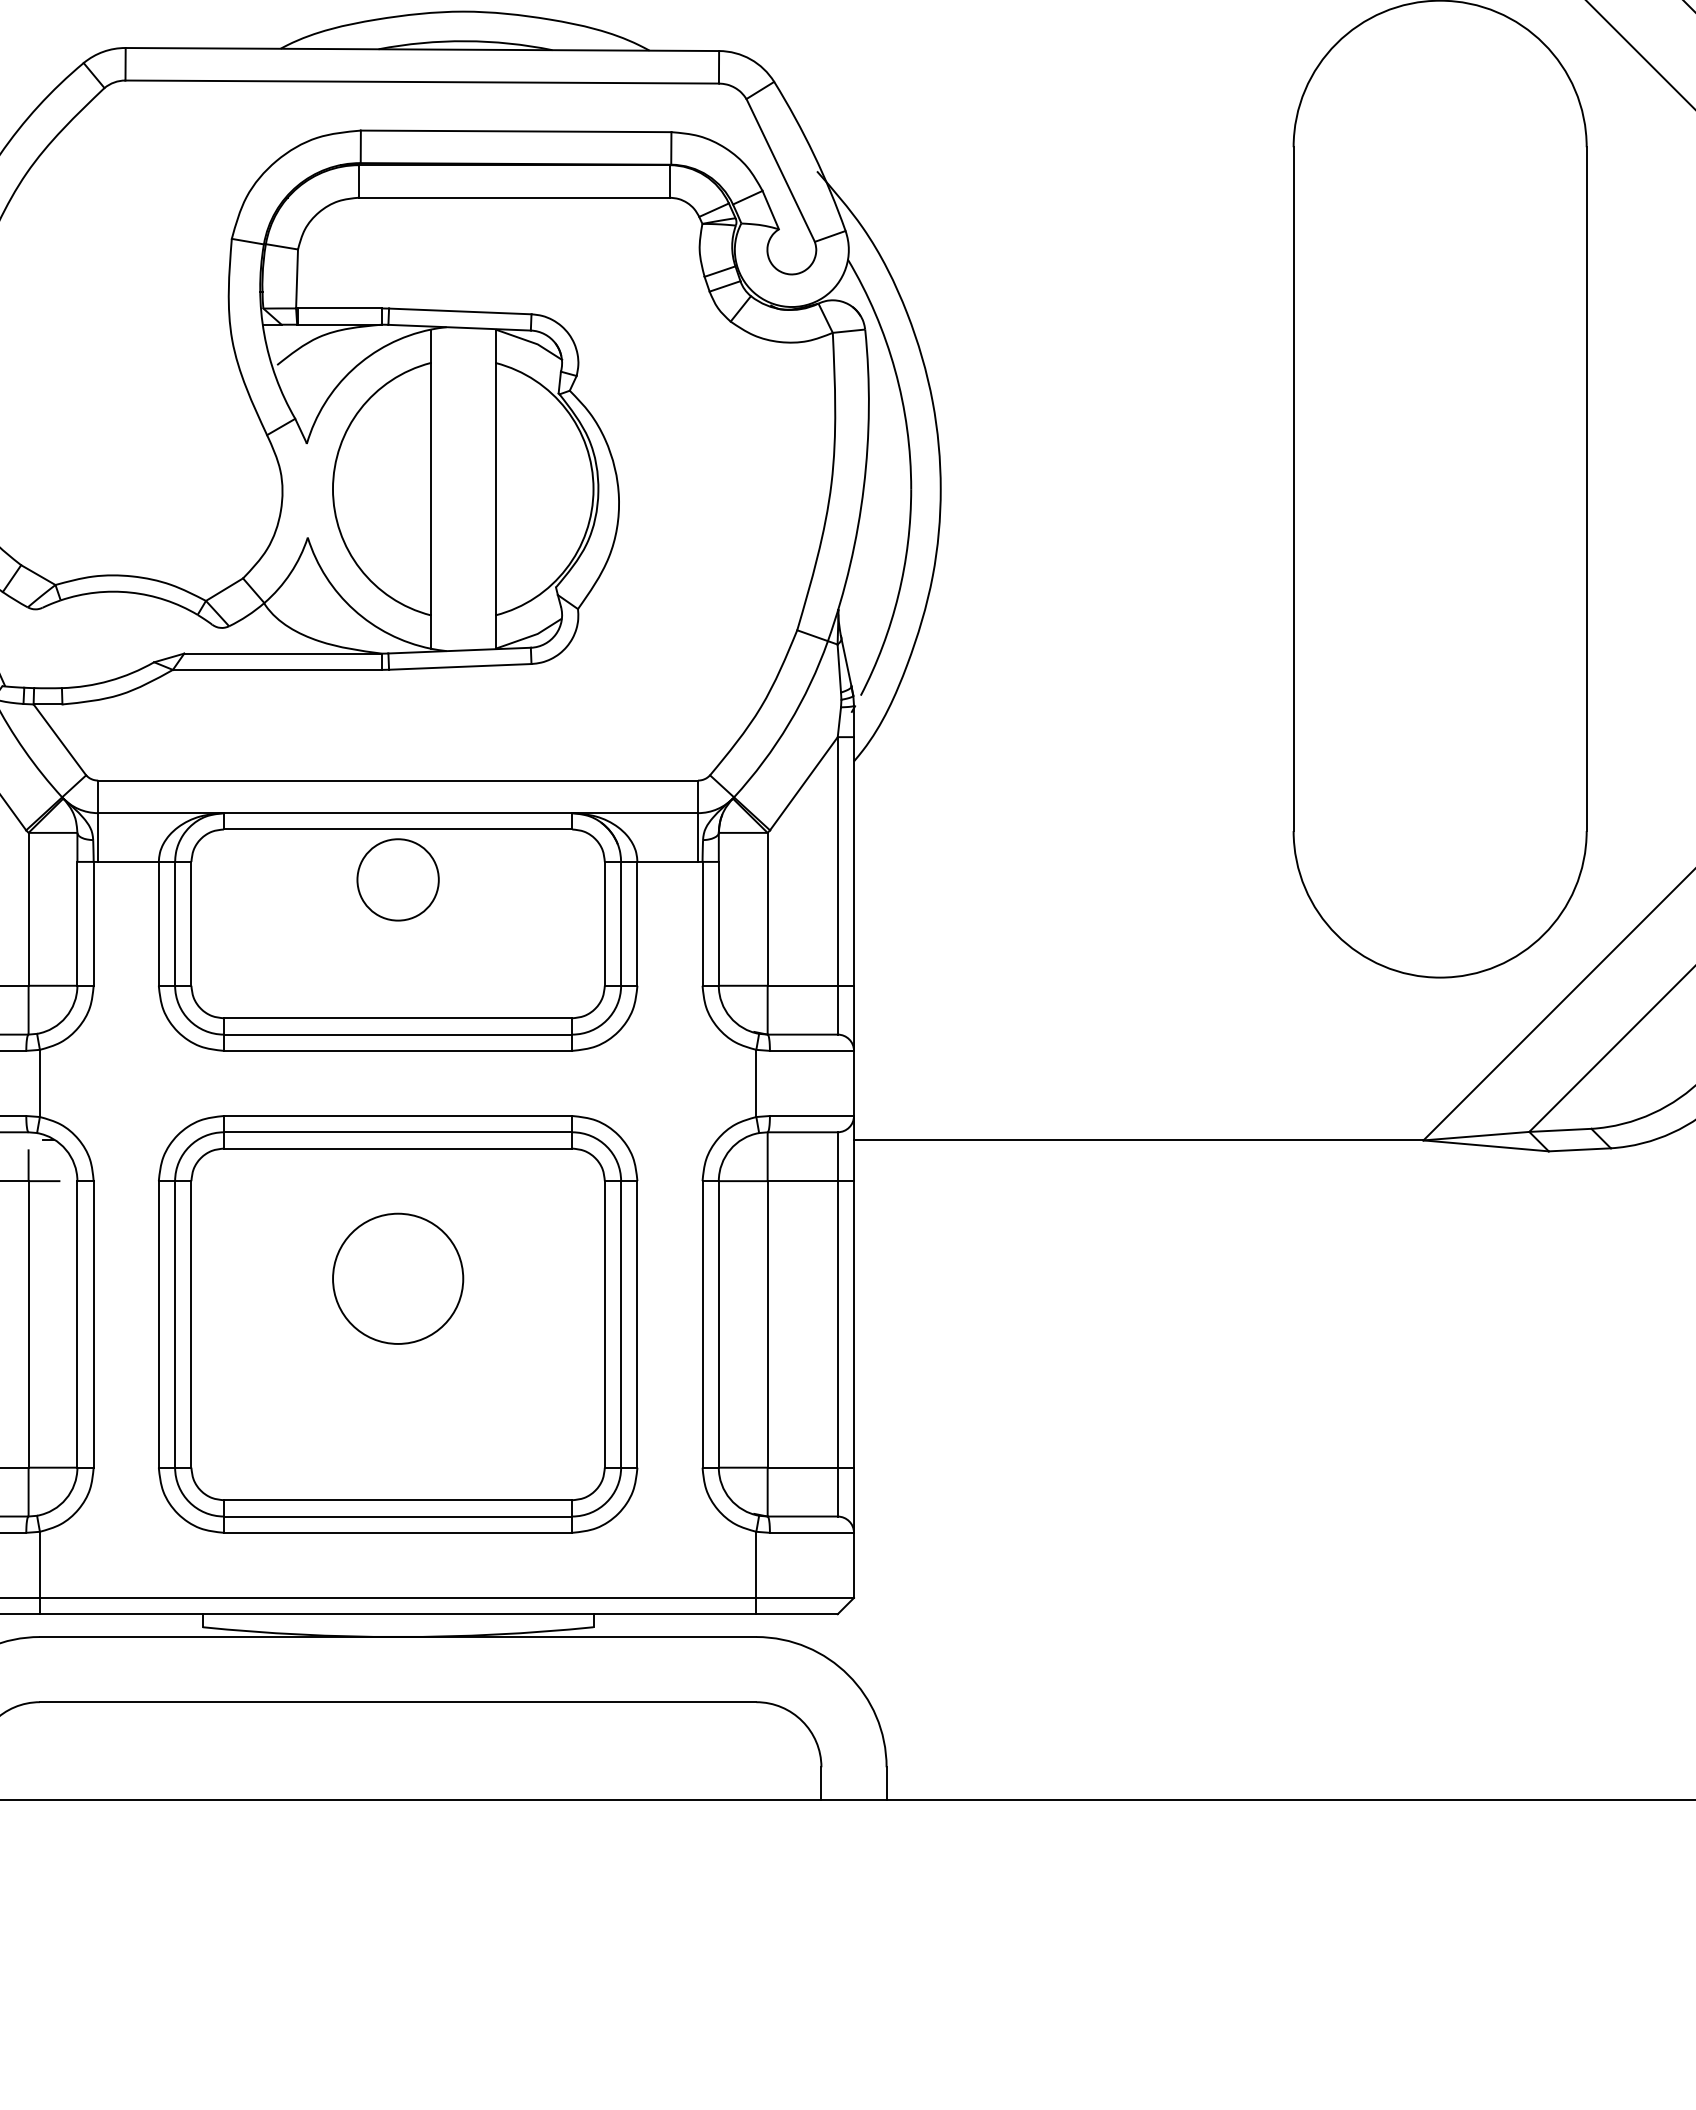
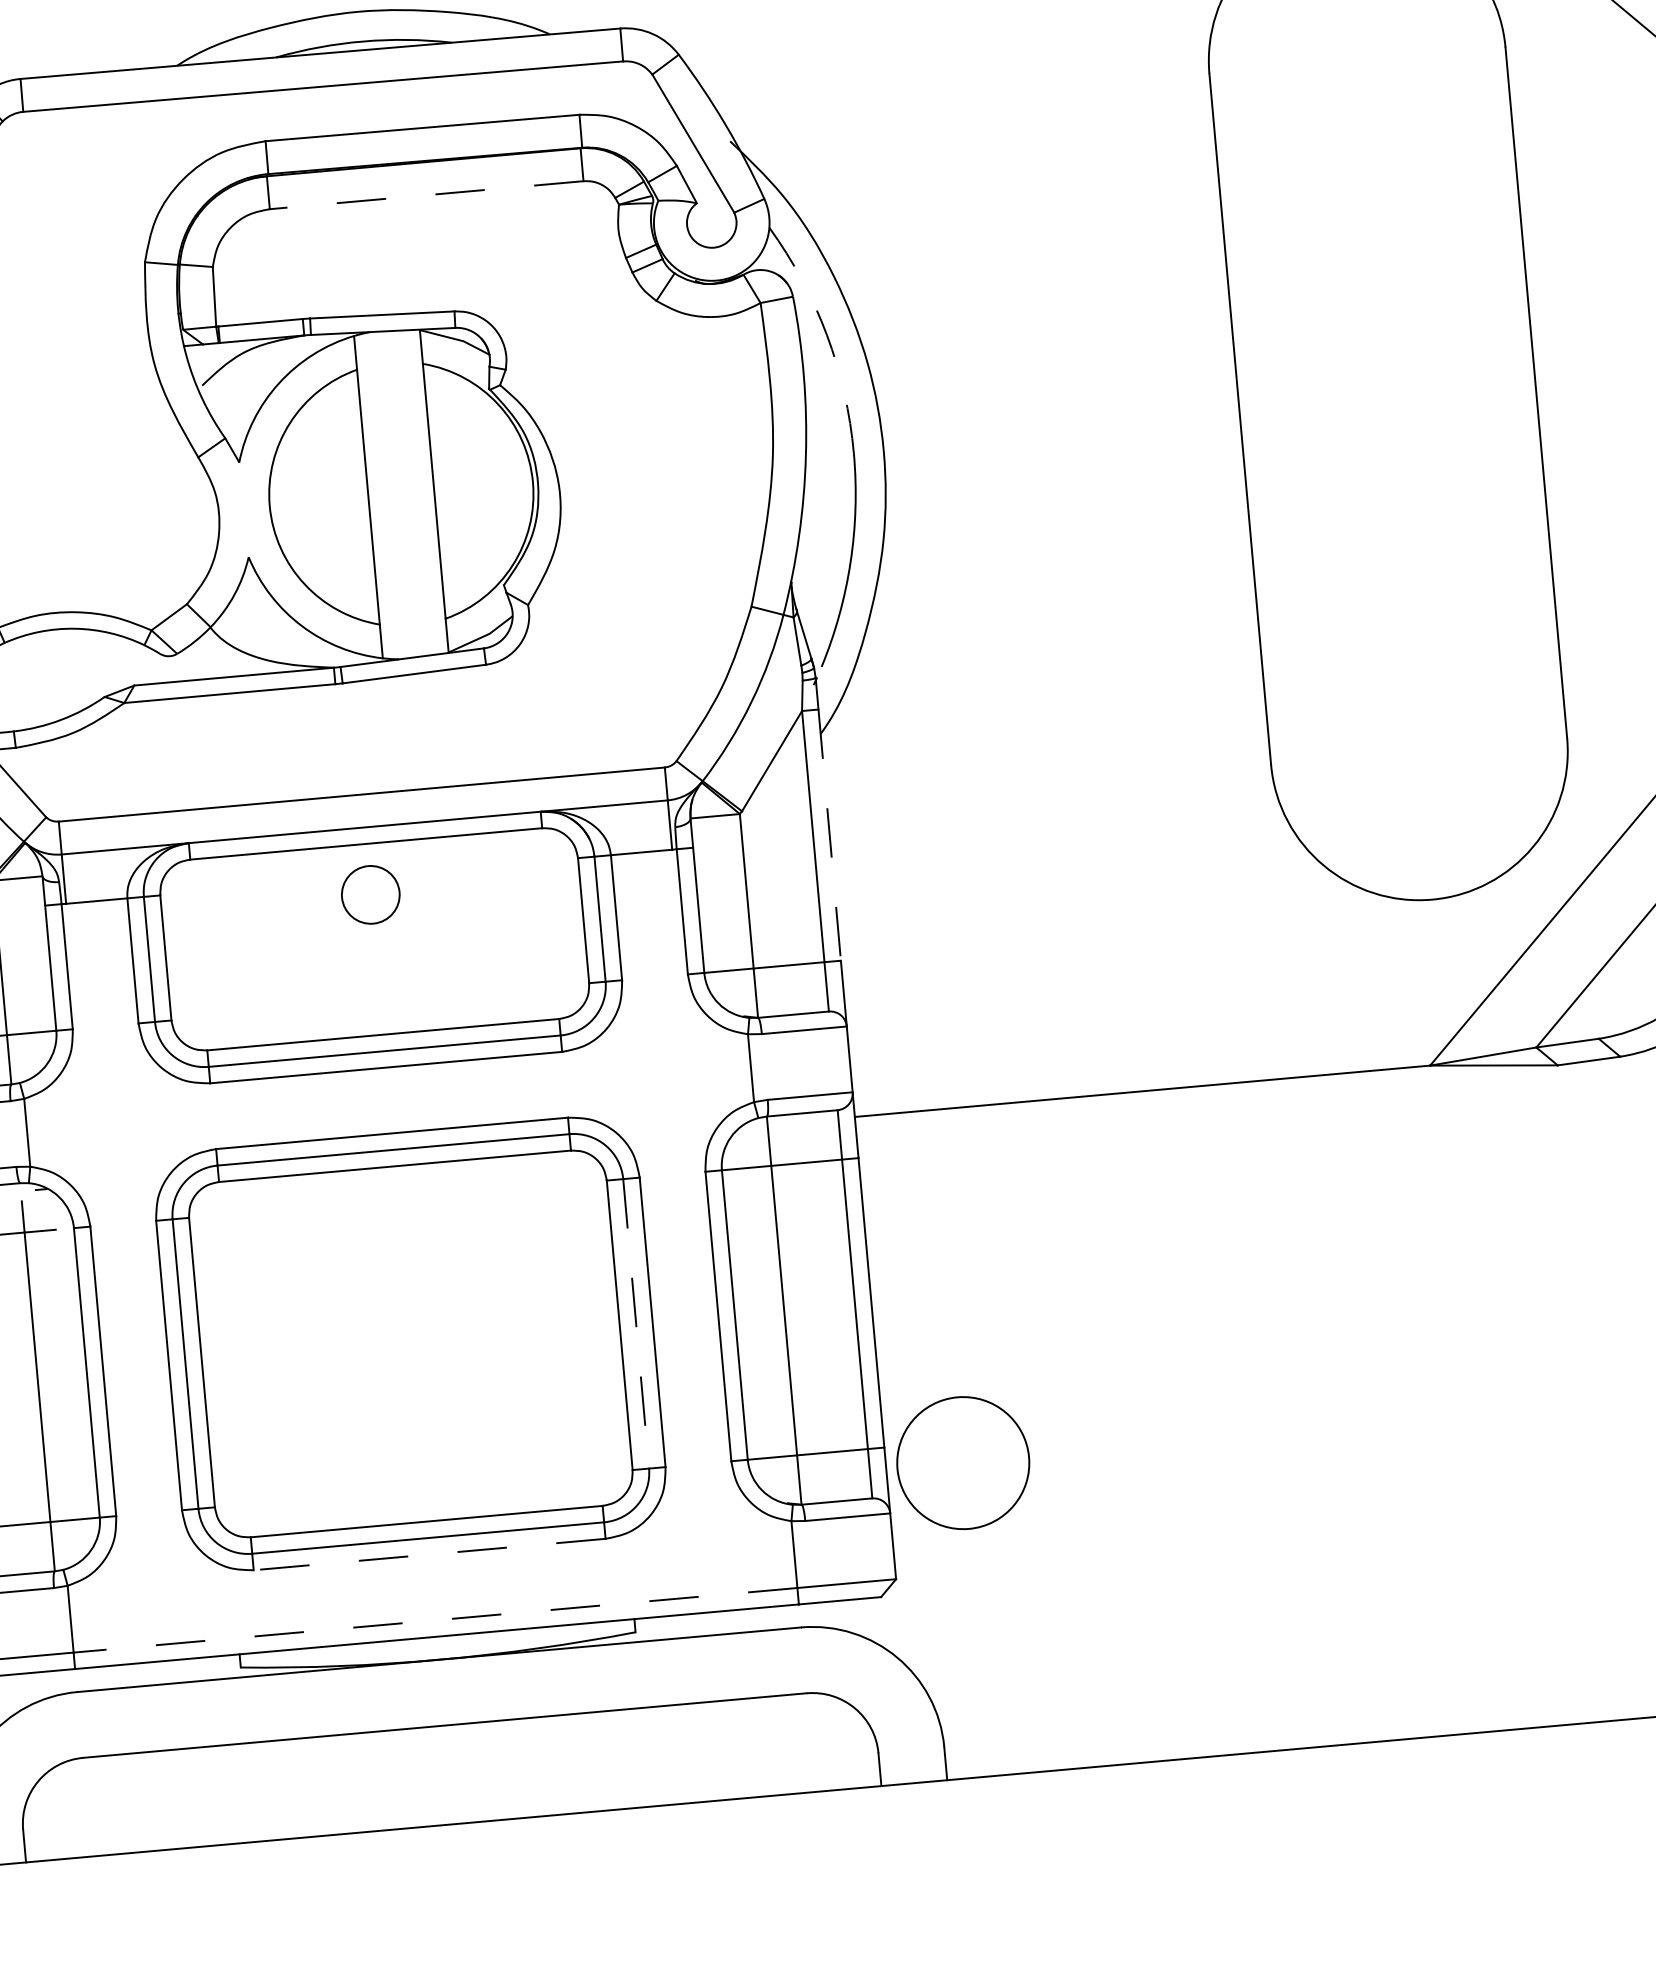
line: (513, 197) -> (425, 195), solid -> dashed
arc: (895, 370) -> (827, 335), solid -> dashed
line: (854, 861) -> (830, 835), solid -> dashed
circle: (397, 879) -> (370, 894), size x0.7
circle: (398, 1278) -> (963, 1462), moved
line: (621, 1324) -> (636, 1323), solid -> dashed
line: (397, 1532) -> (428, 1554), solid -> dashed
line: (397, 1597) -> (434, 1619), solid -> dashed

